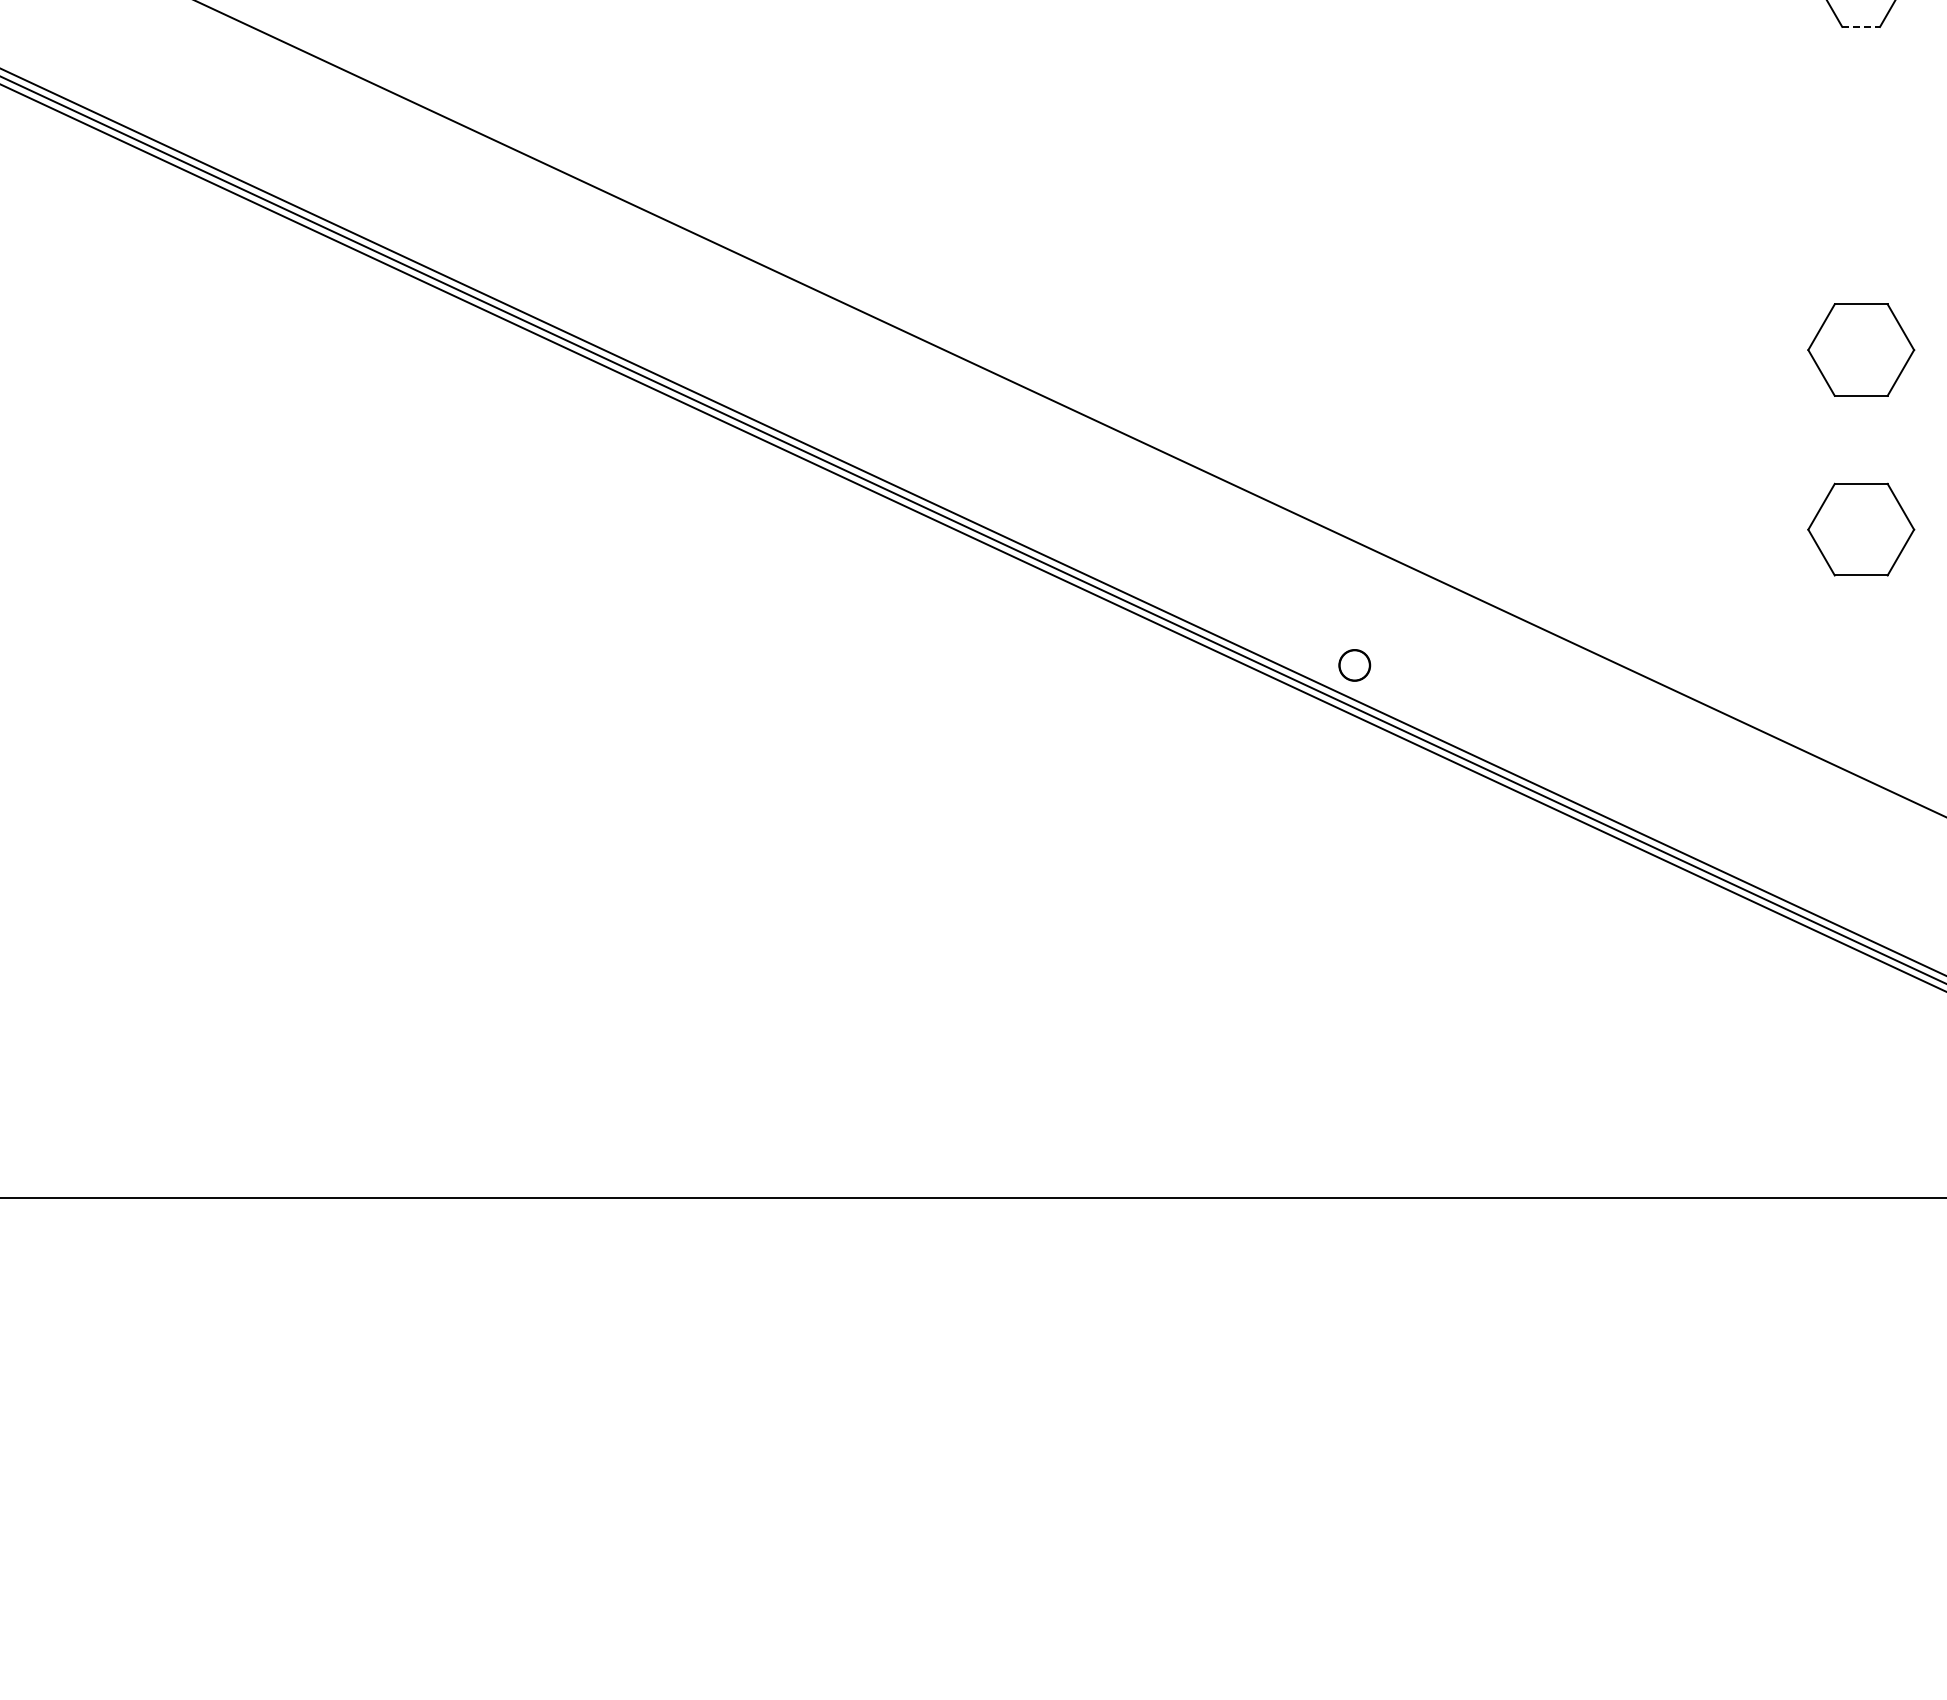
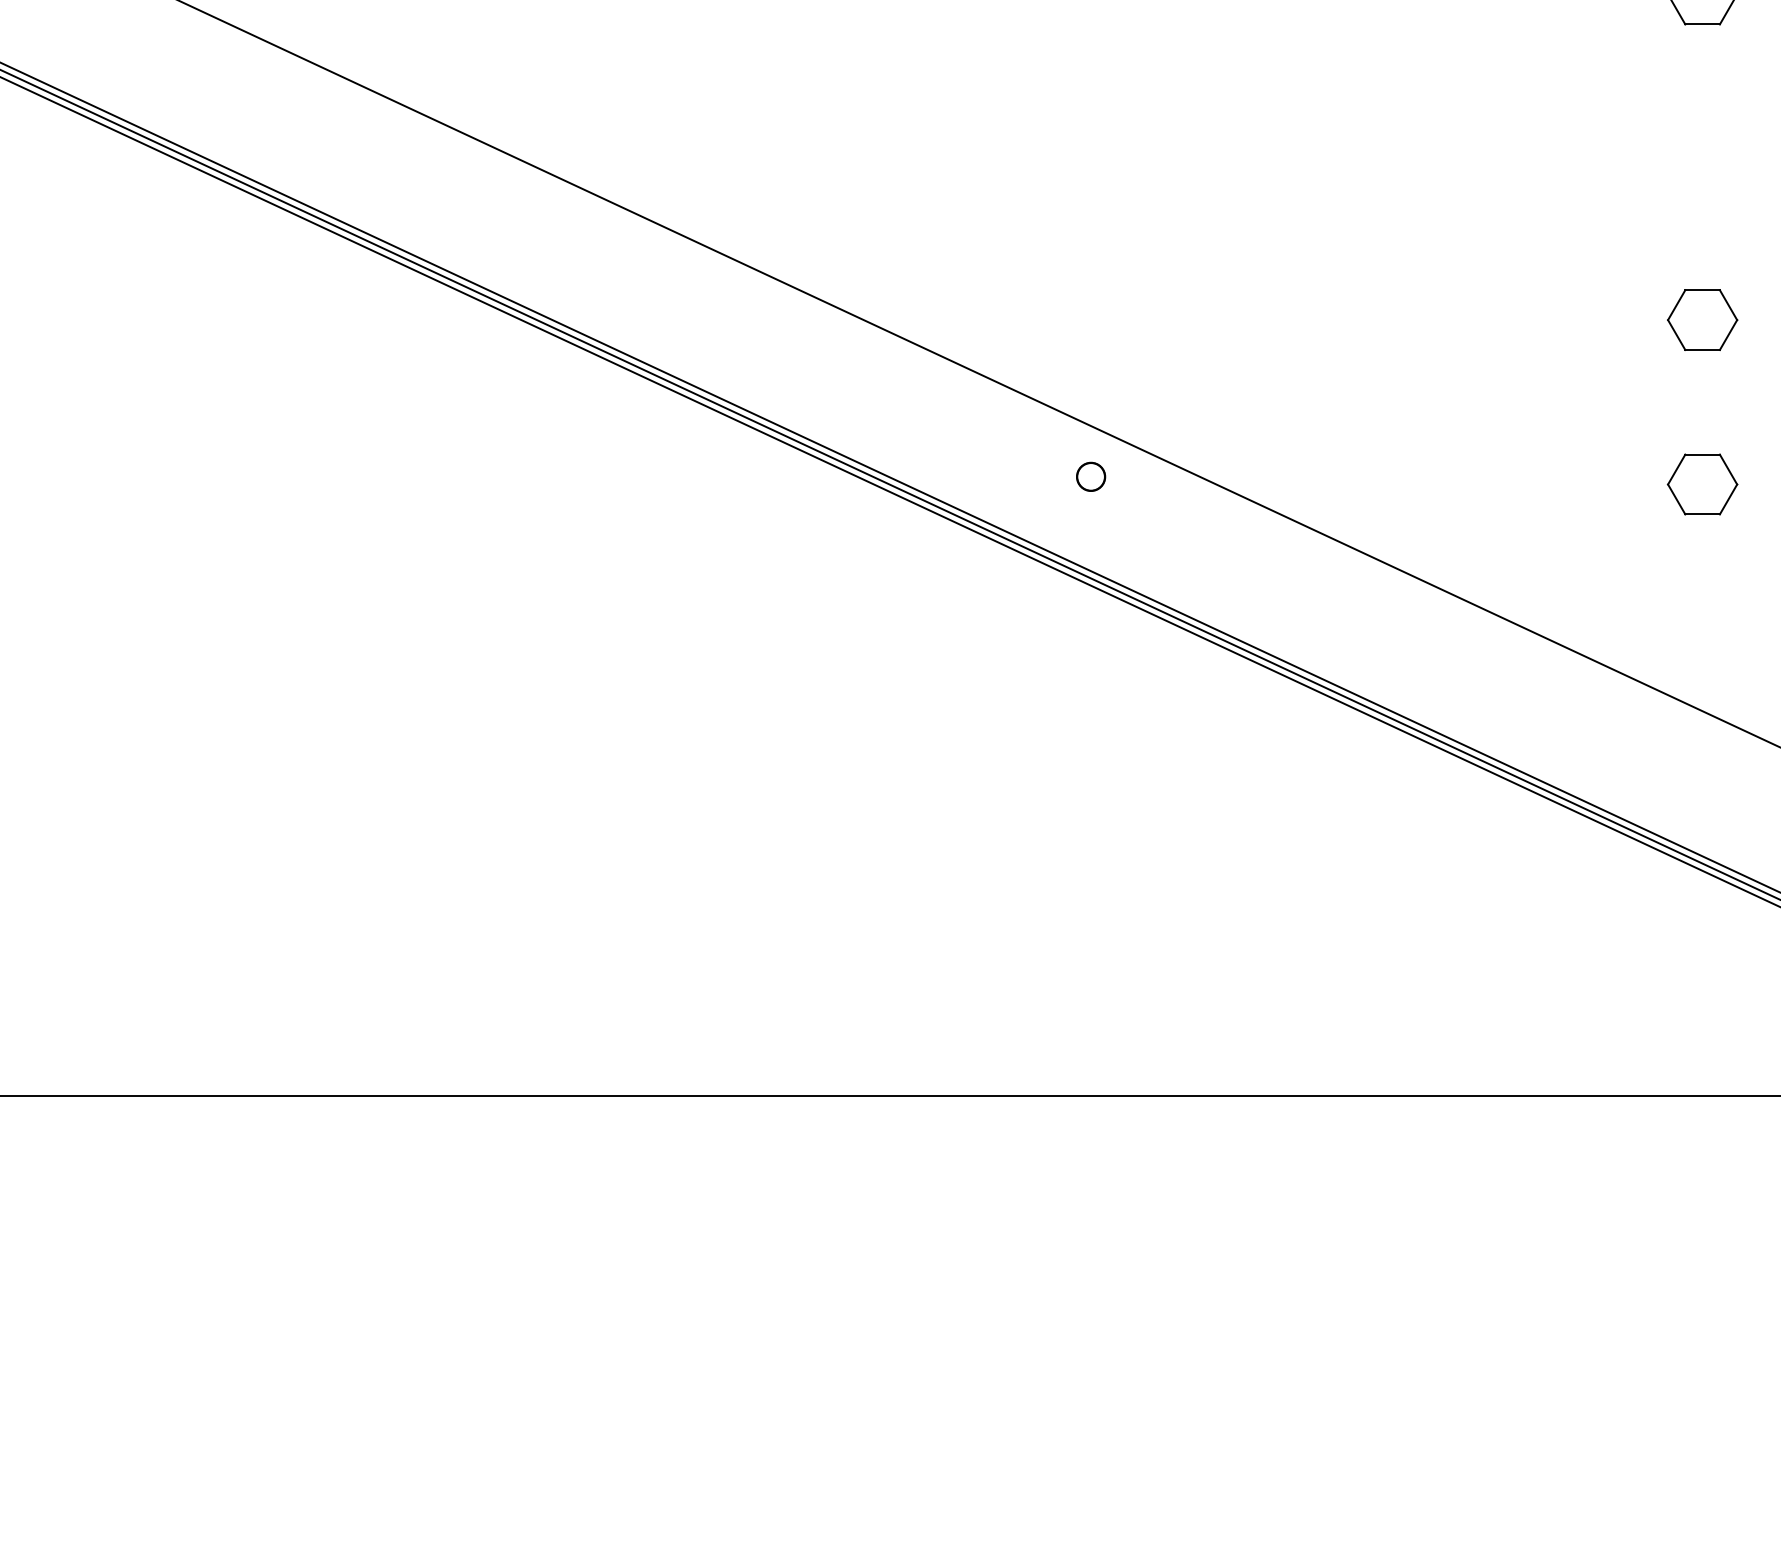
line: (1861, 26) -> (1702, 24), dashed -> solid
part: (1860, 349) -> (1702, 319), size x0.71
part: (1860, 529) -> (1702, 484), size x0.71
part: (1354, 665) -> (1090, 476), moved

